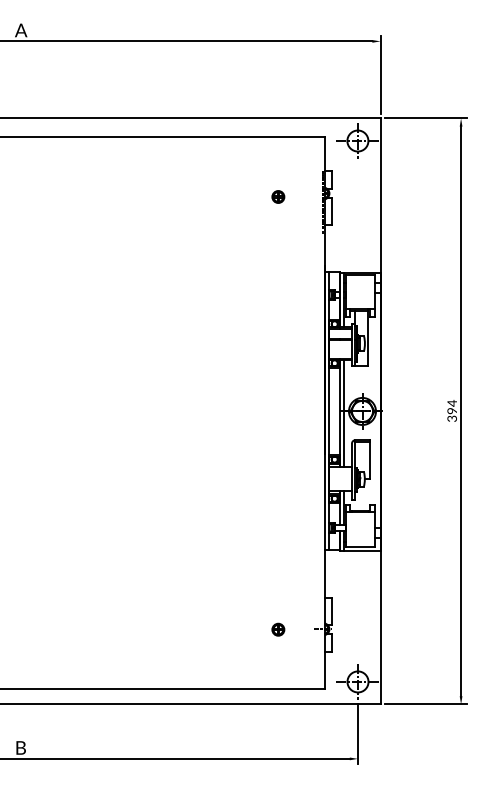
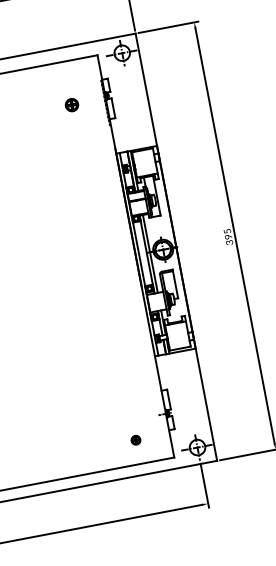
part: (278, 196) -> (72, 104), size x1.4
text: (451, 403) -> (226, 231), 394 -> 395
part: (278, 629) -> (136, 440), moved

